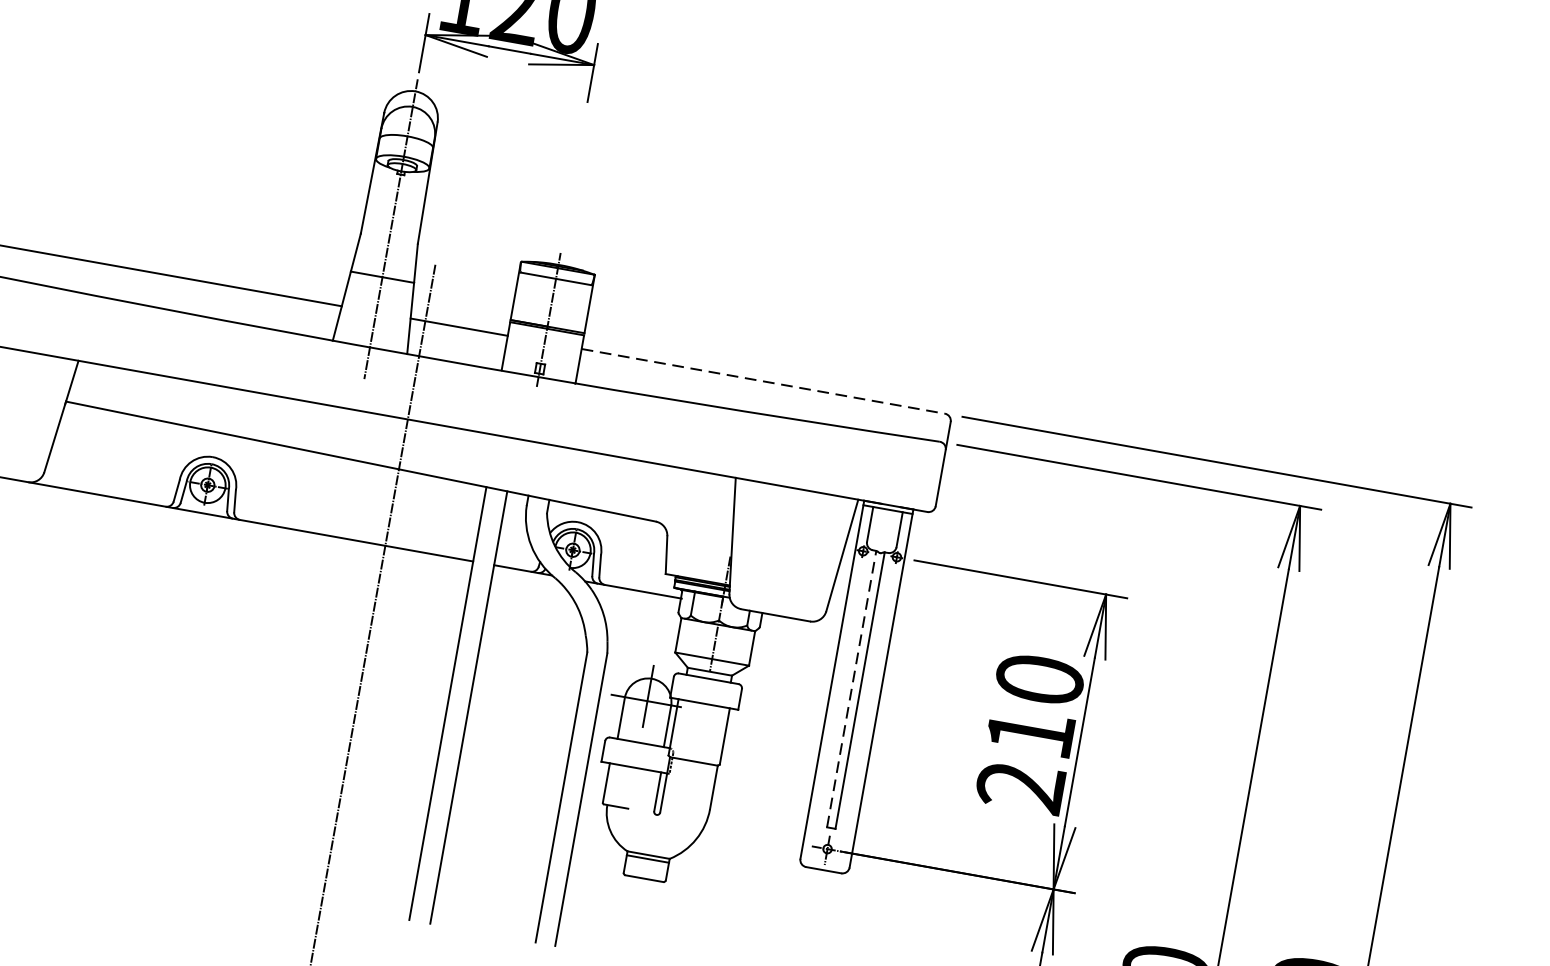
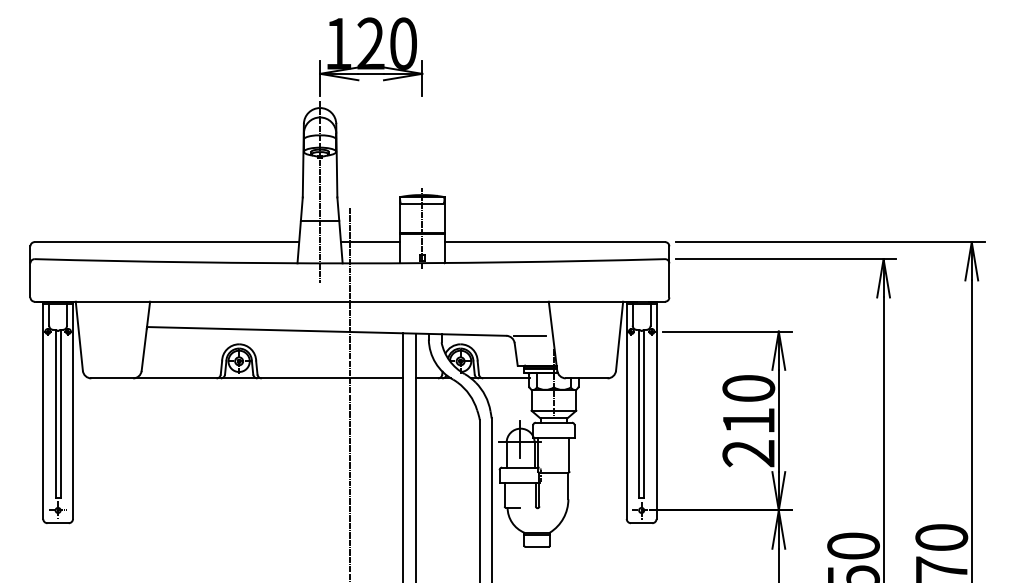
line: (764, 382) -> (555, 242), dashed -> solid
line: (693, 529) -> (529, 336), added
line: (852, 688) -> (639, 413), dashed -> solid

